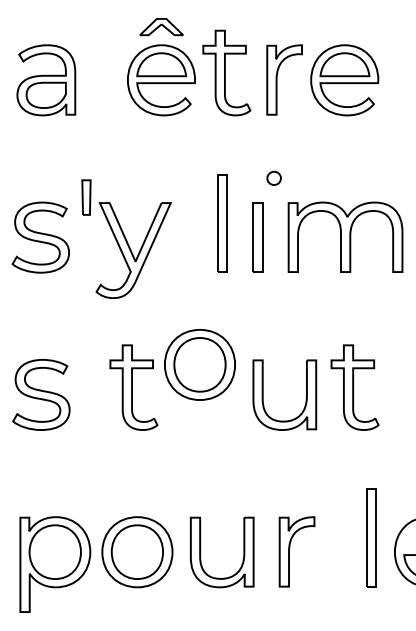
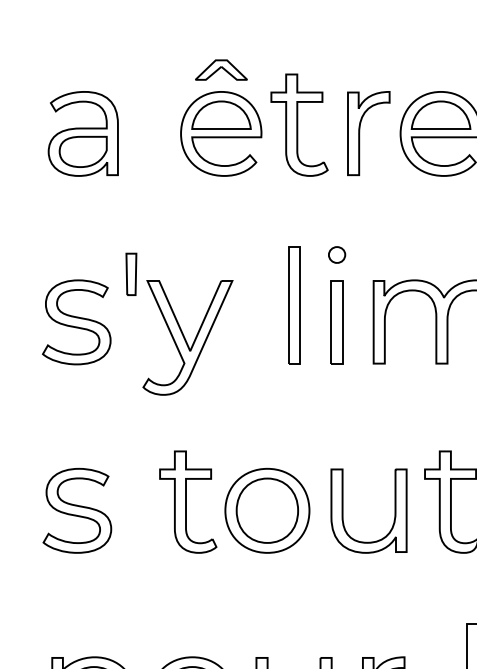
part: (273, 177) -> (336, 253), moved
part: (199, 364) -> (266, 510), moved

